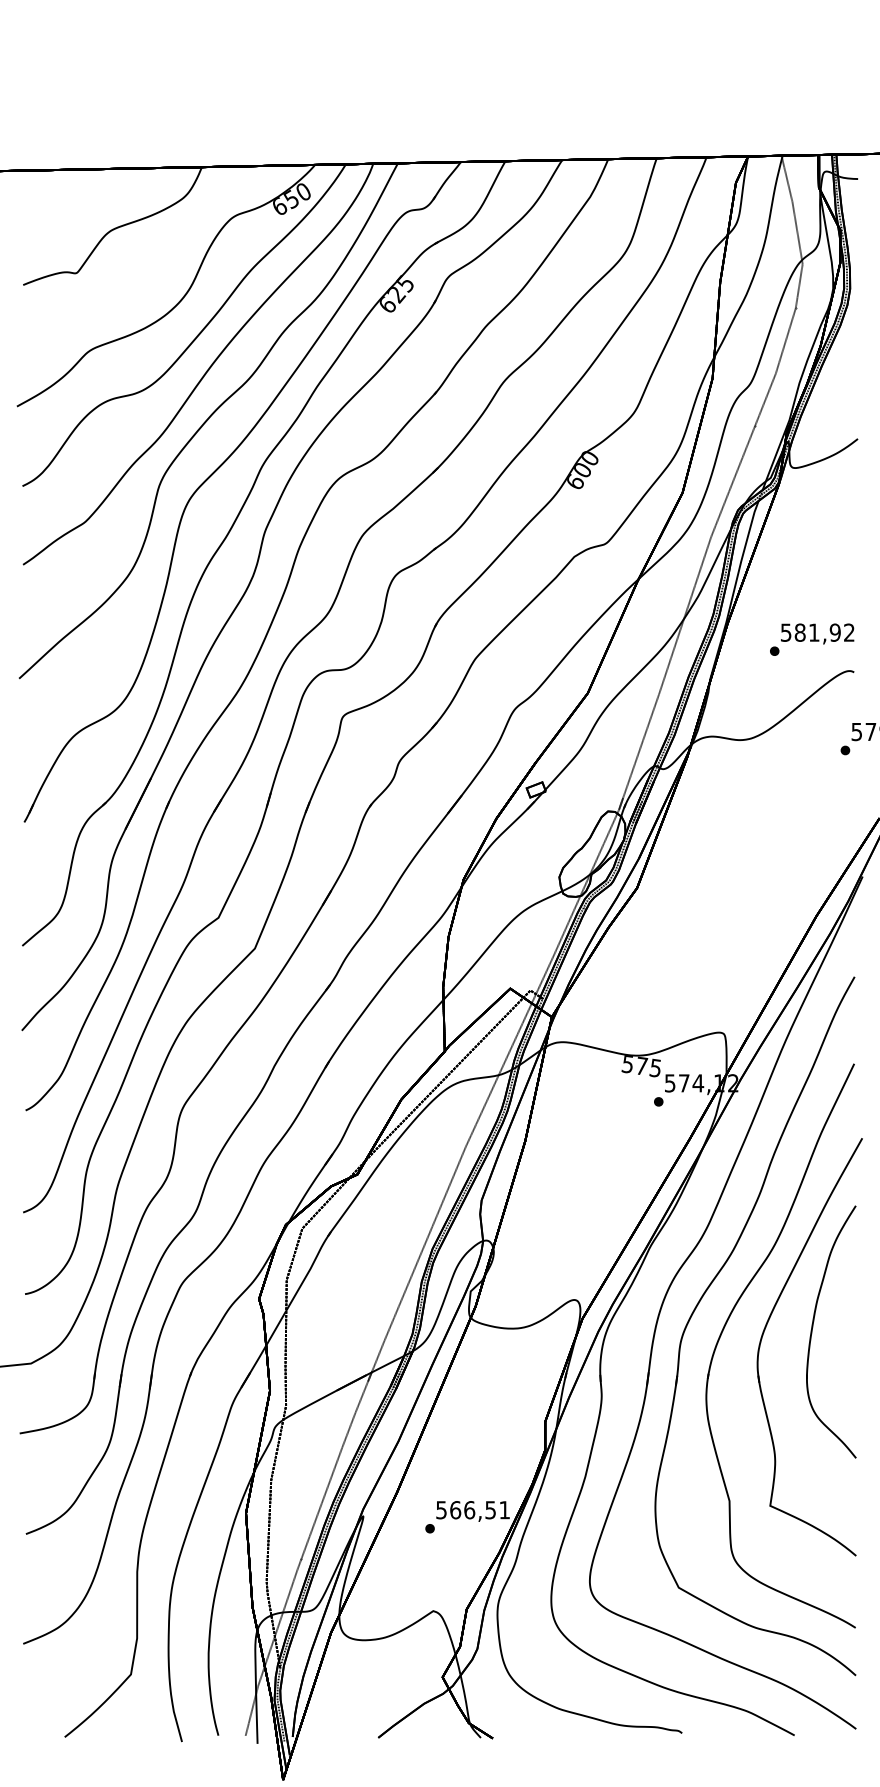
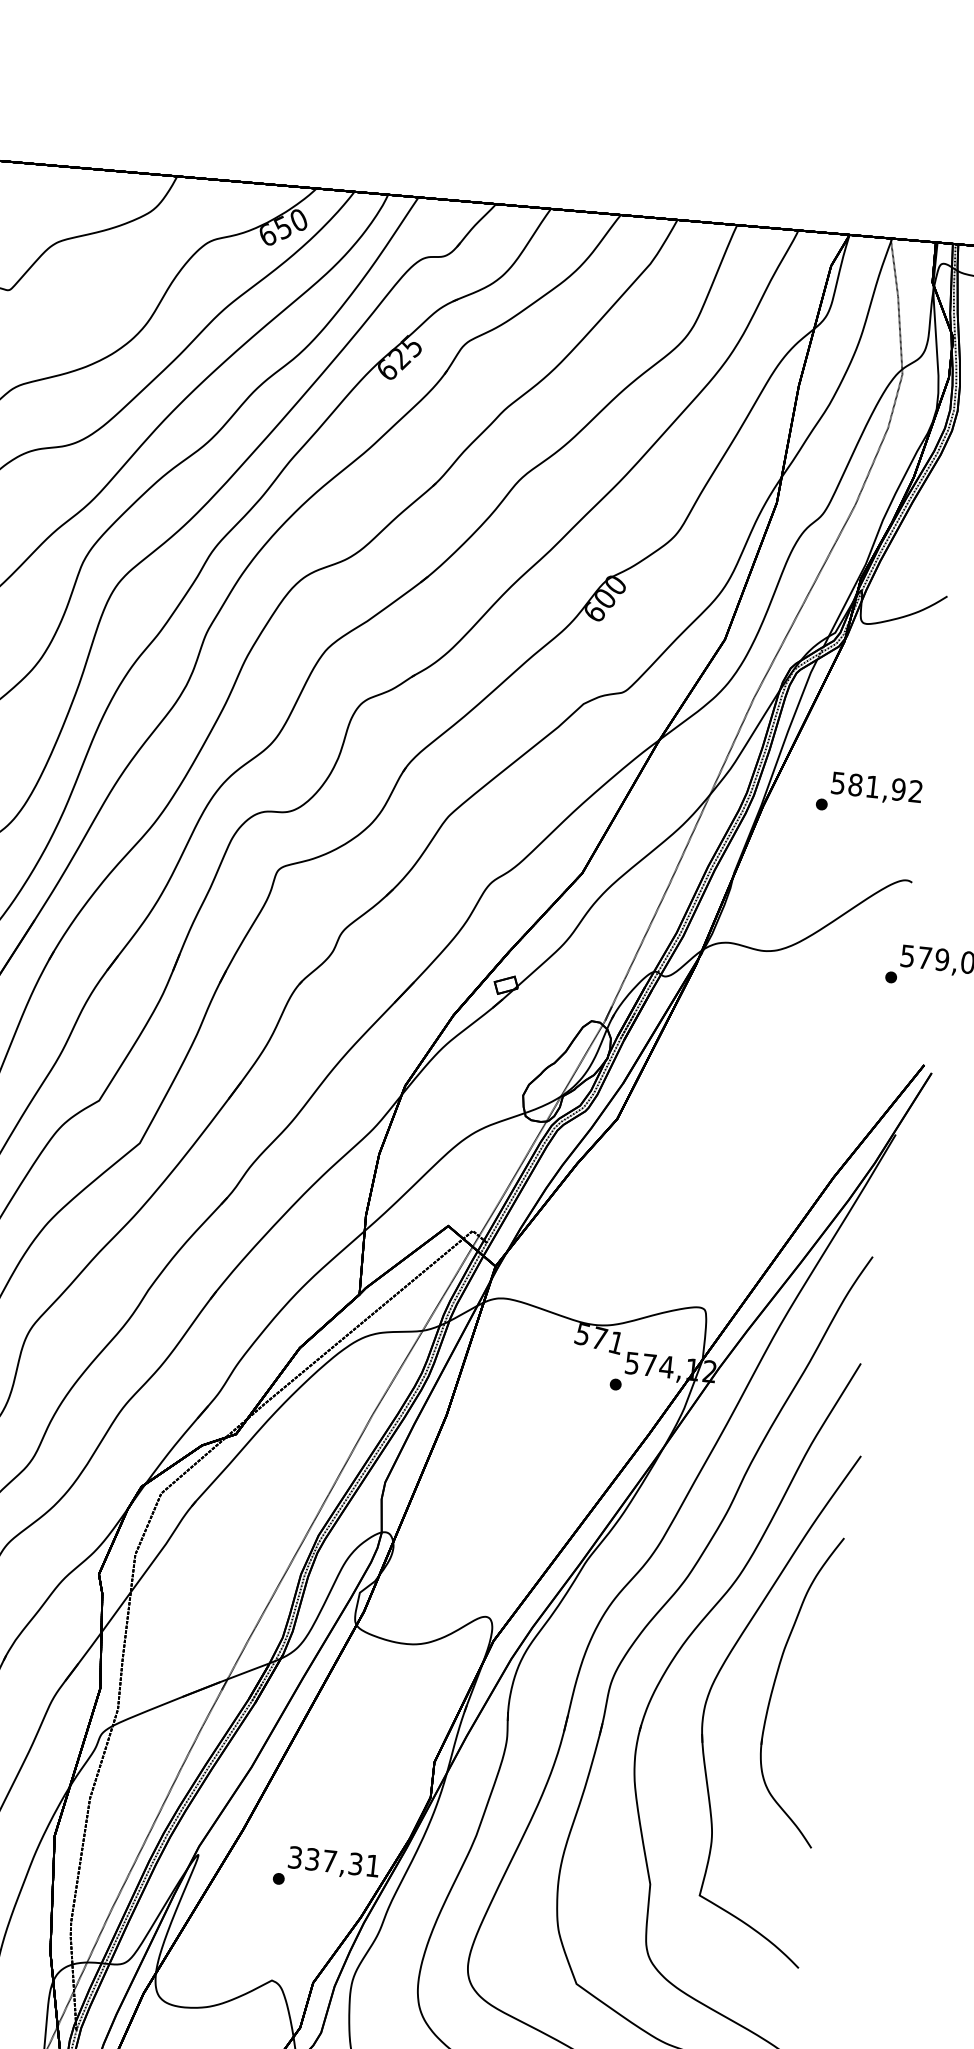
text: (812, 639) -> (869, 795), moved
text: (654, 1067) -> (615, 1341), 575 -> 571
text: (465, 1510) -> (324, 1861), 566,51 -> 337,31

